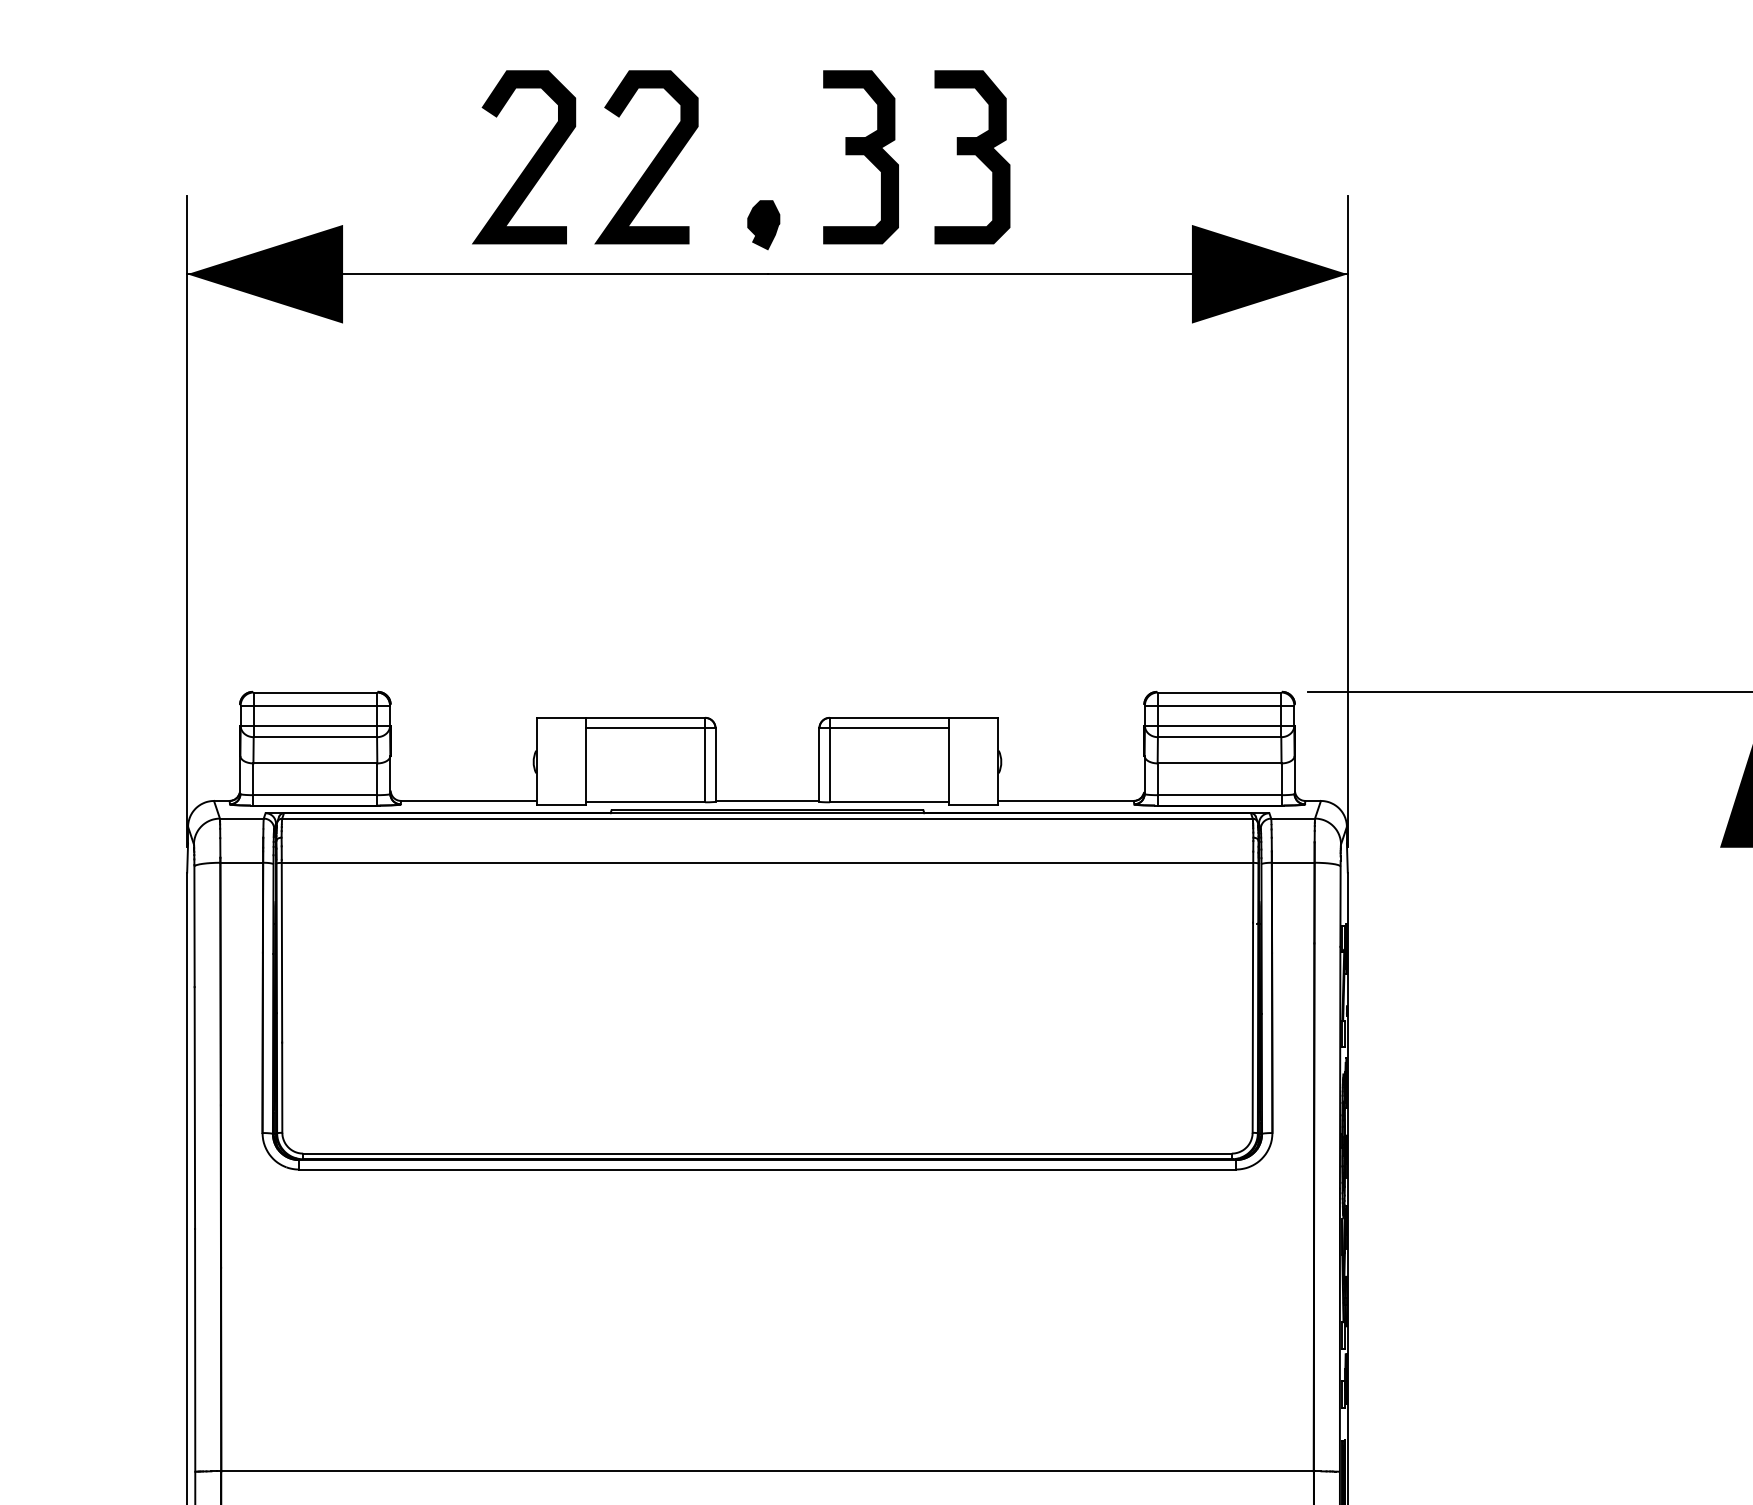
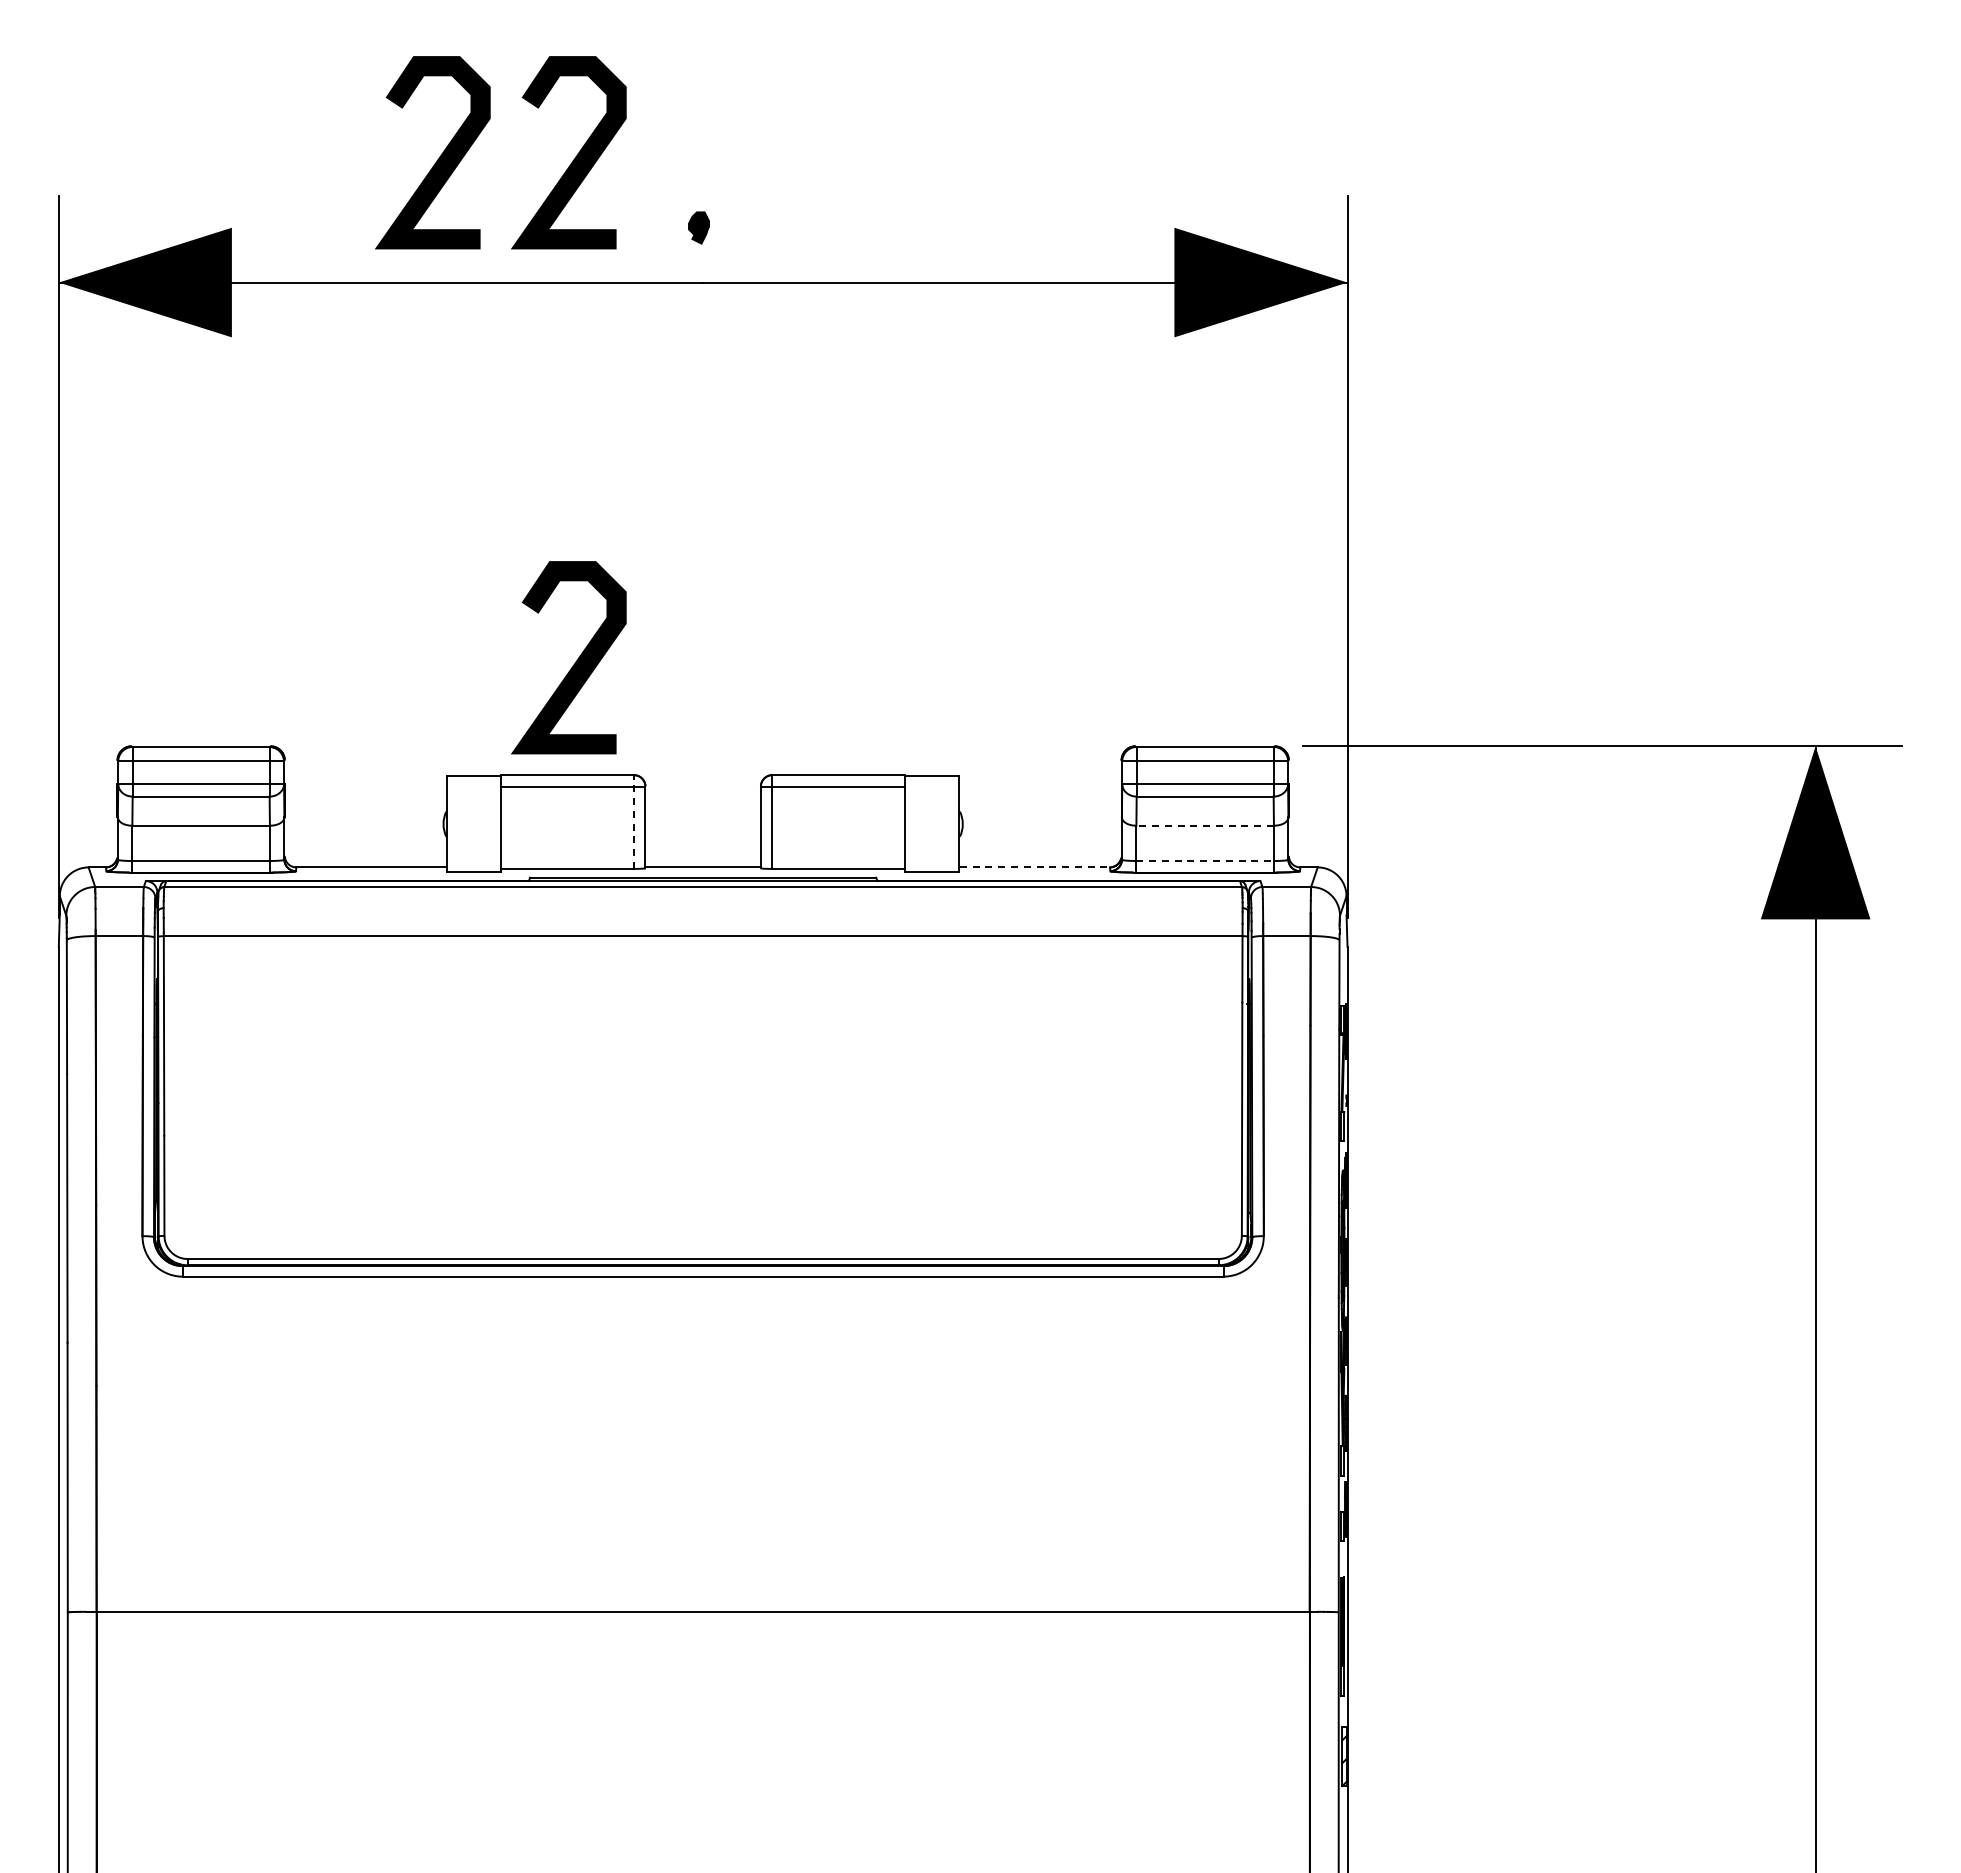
part: (861, 157) -> (807, 152), removed
part: (972, 157) -> (930, 152), removed
part: (763, 224) -> (698, 227), size x0.6
curve: (652, 615) -> (575, 661), added
line: (704, 760) -> (633, 822), solid -> dashed
line: (1219, 763) -> (1205, 825), solid -> dashed
line: (1219, 794) -> (1205, 860), solid -> dashed
line: (1066, 801) -> (1035, 867), solid -> dashed

